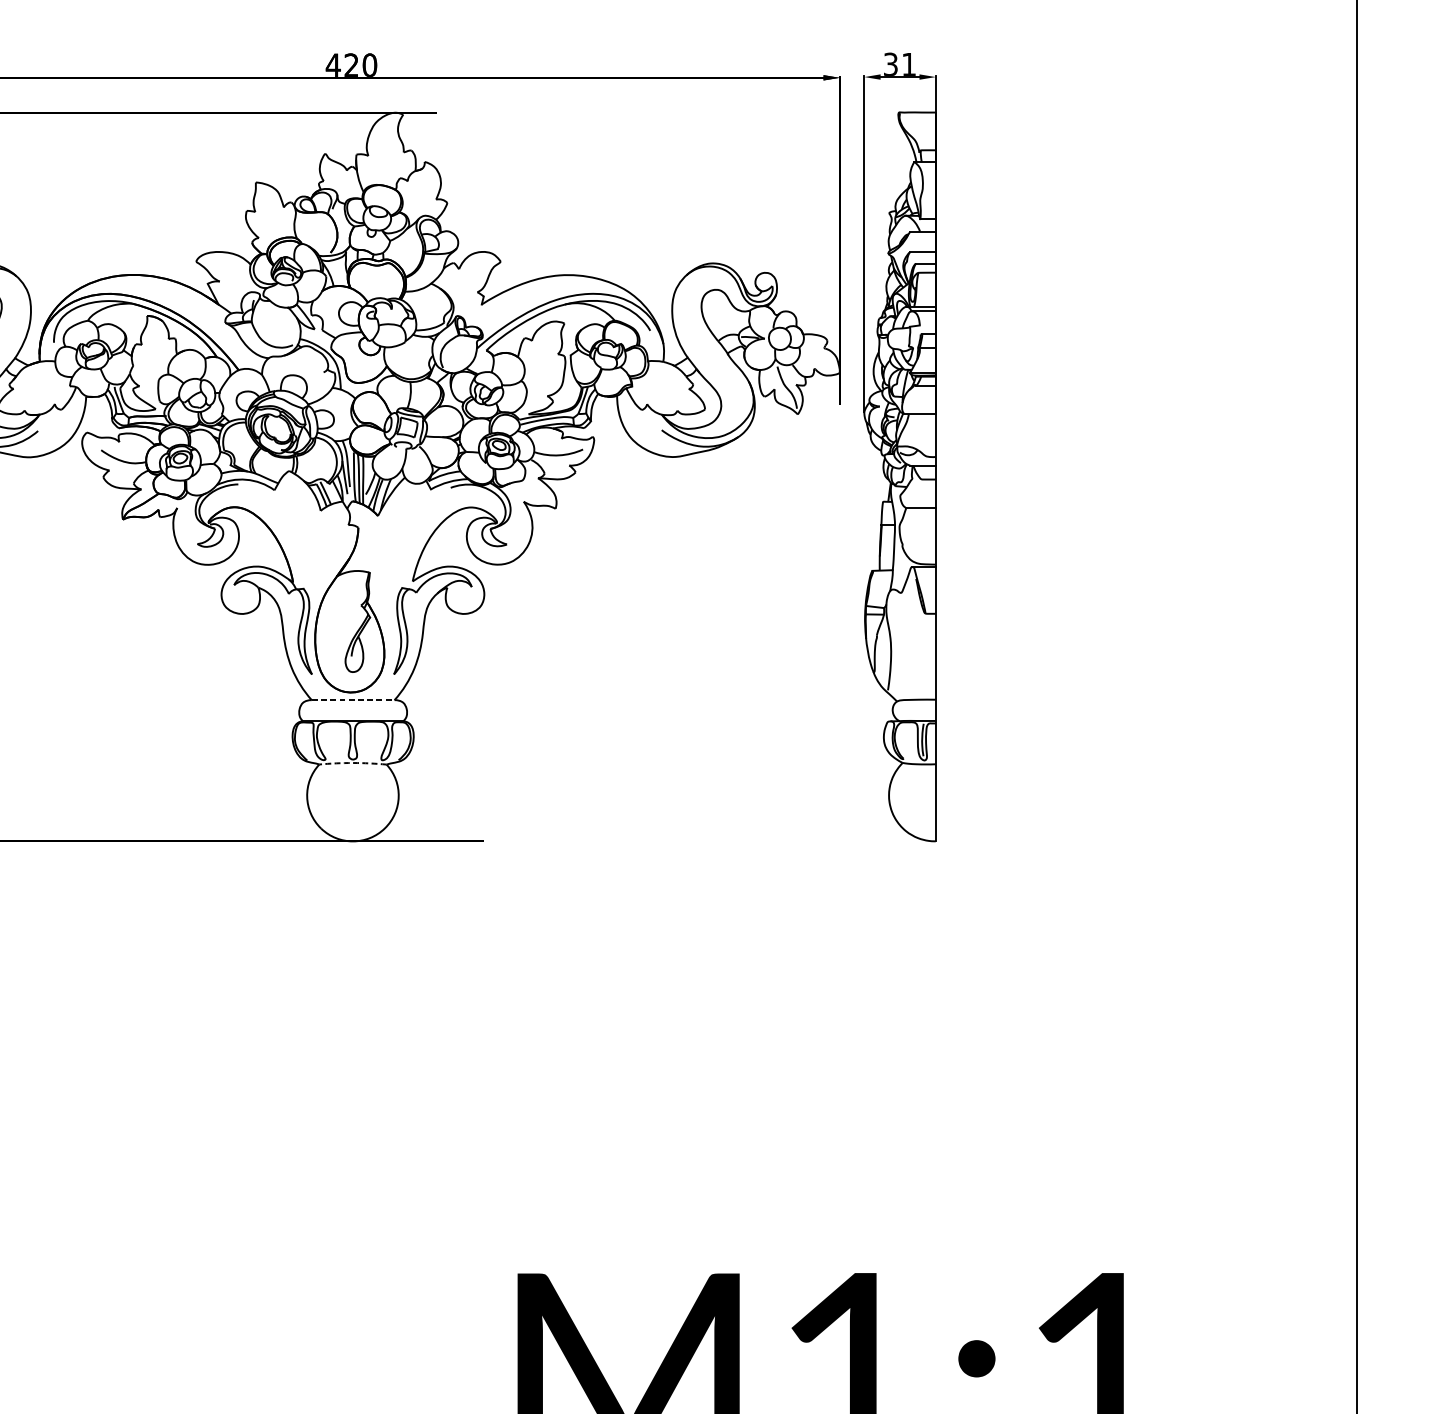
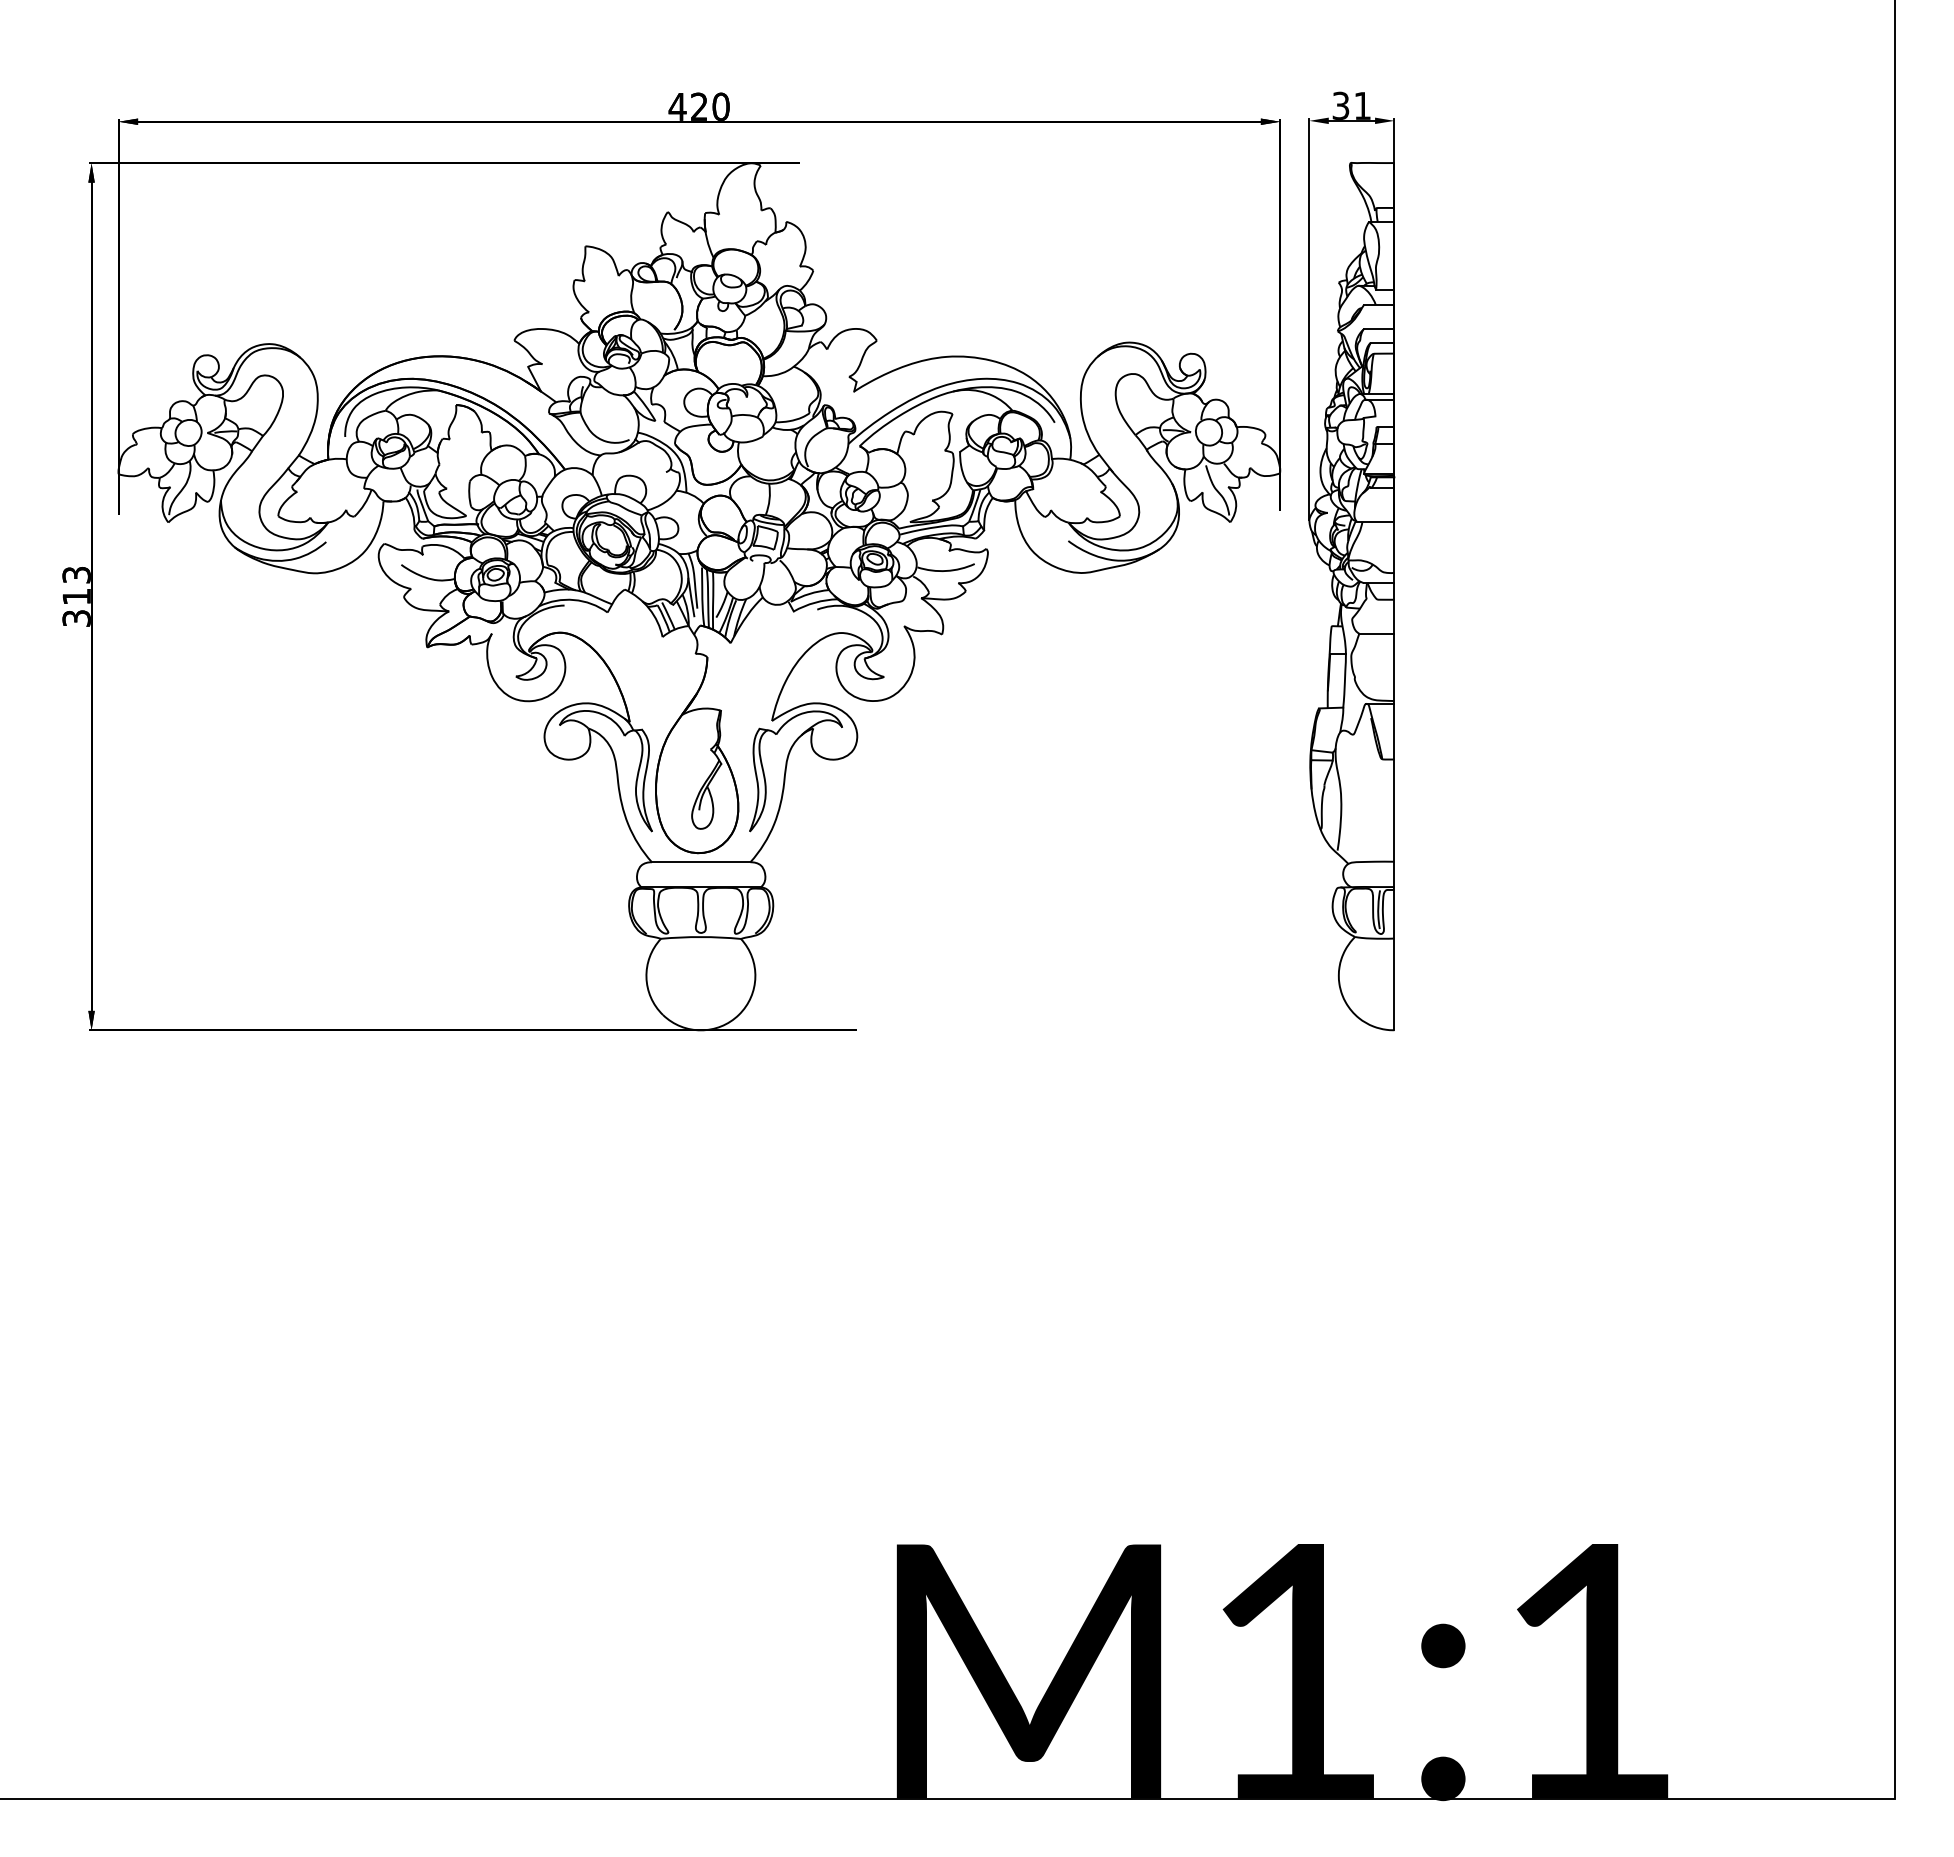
line: (353, 700) -> (701, 862), dashed -> solid
arc: (353, 763) -> (701, 937), dashed -> solid

